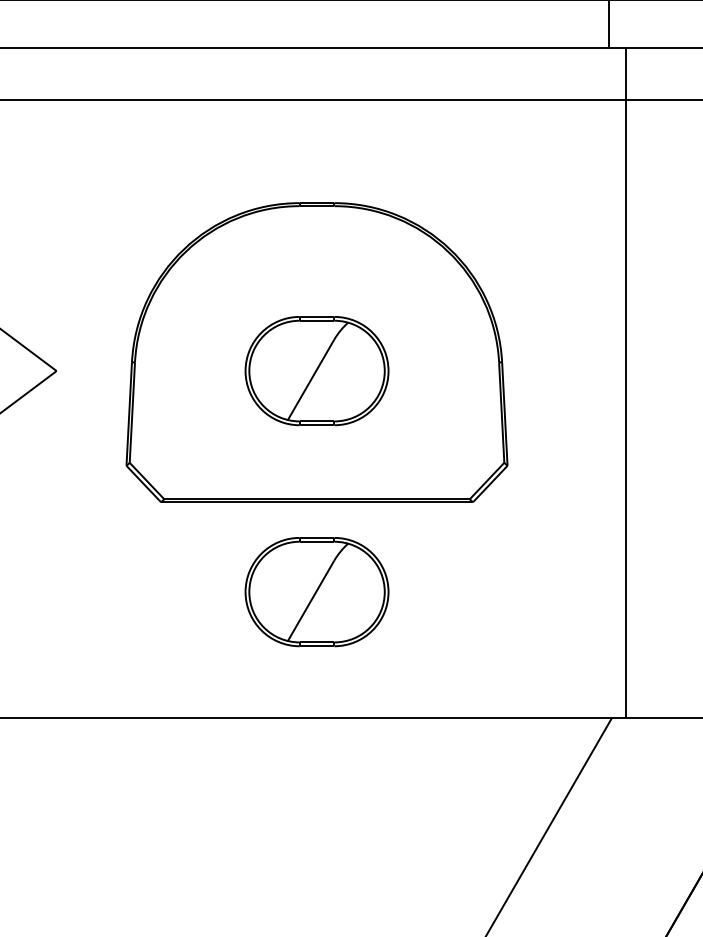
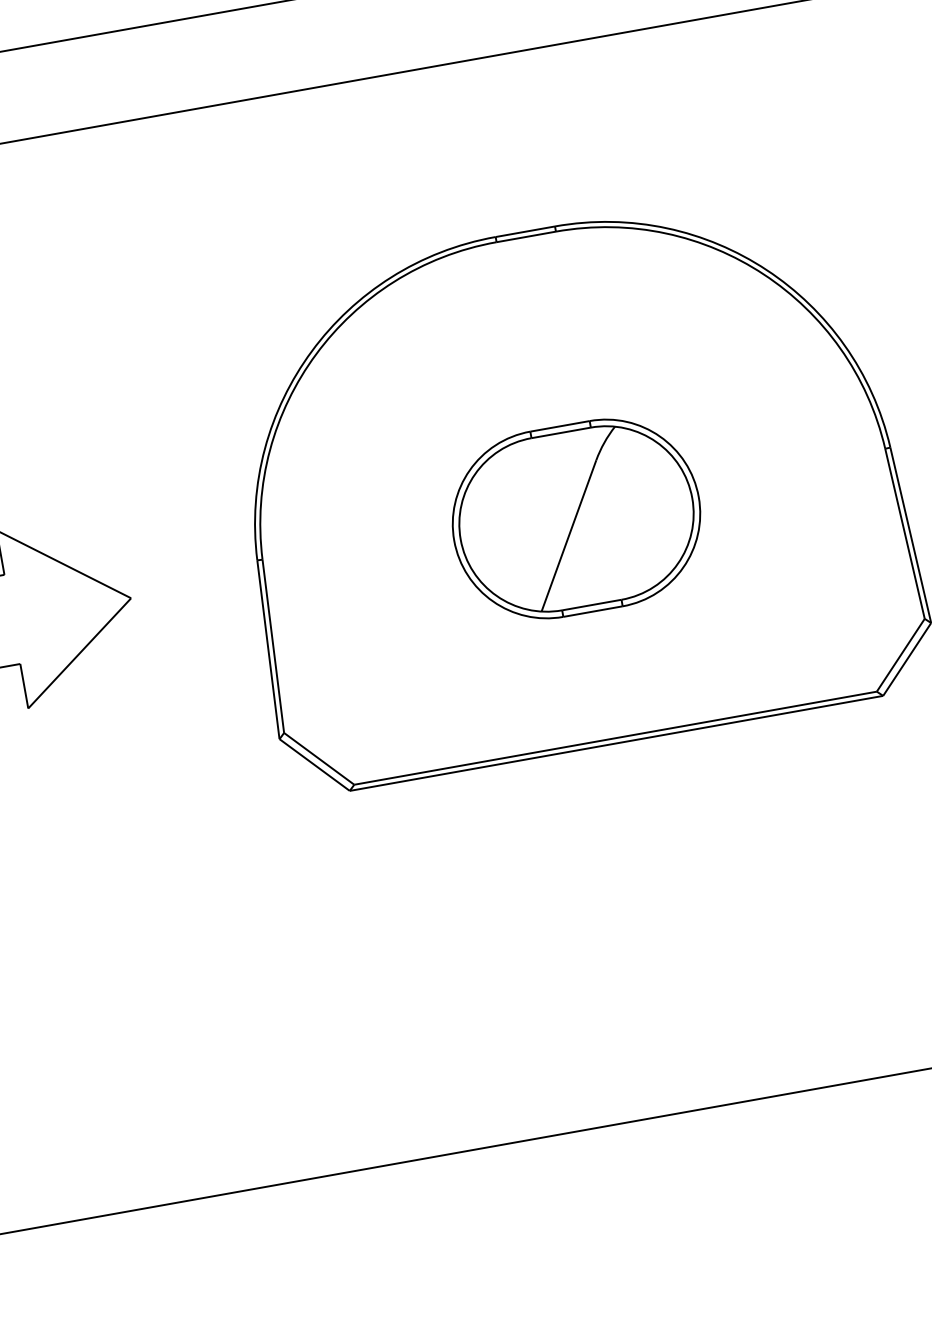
part: (316, 592) -> (643, 897), removed

